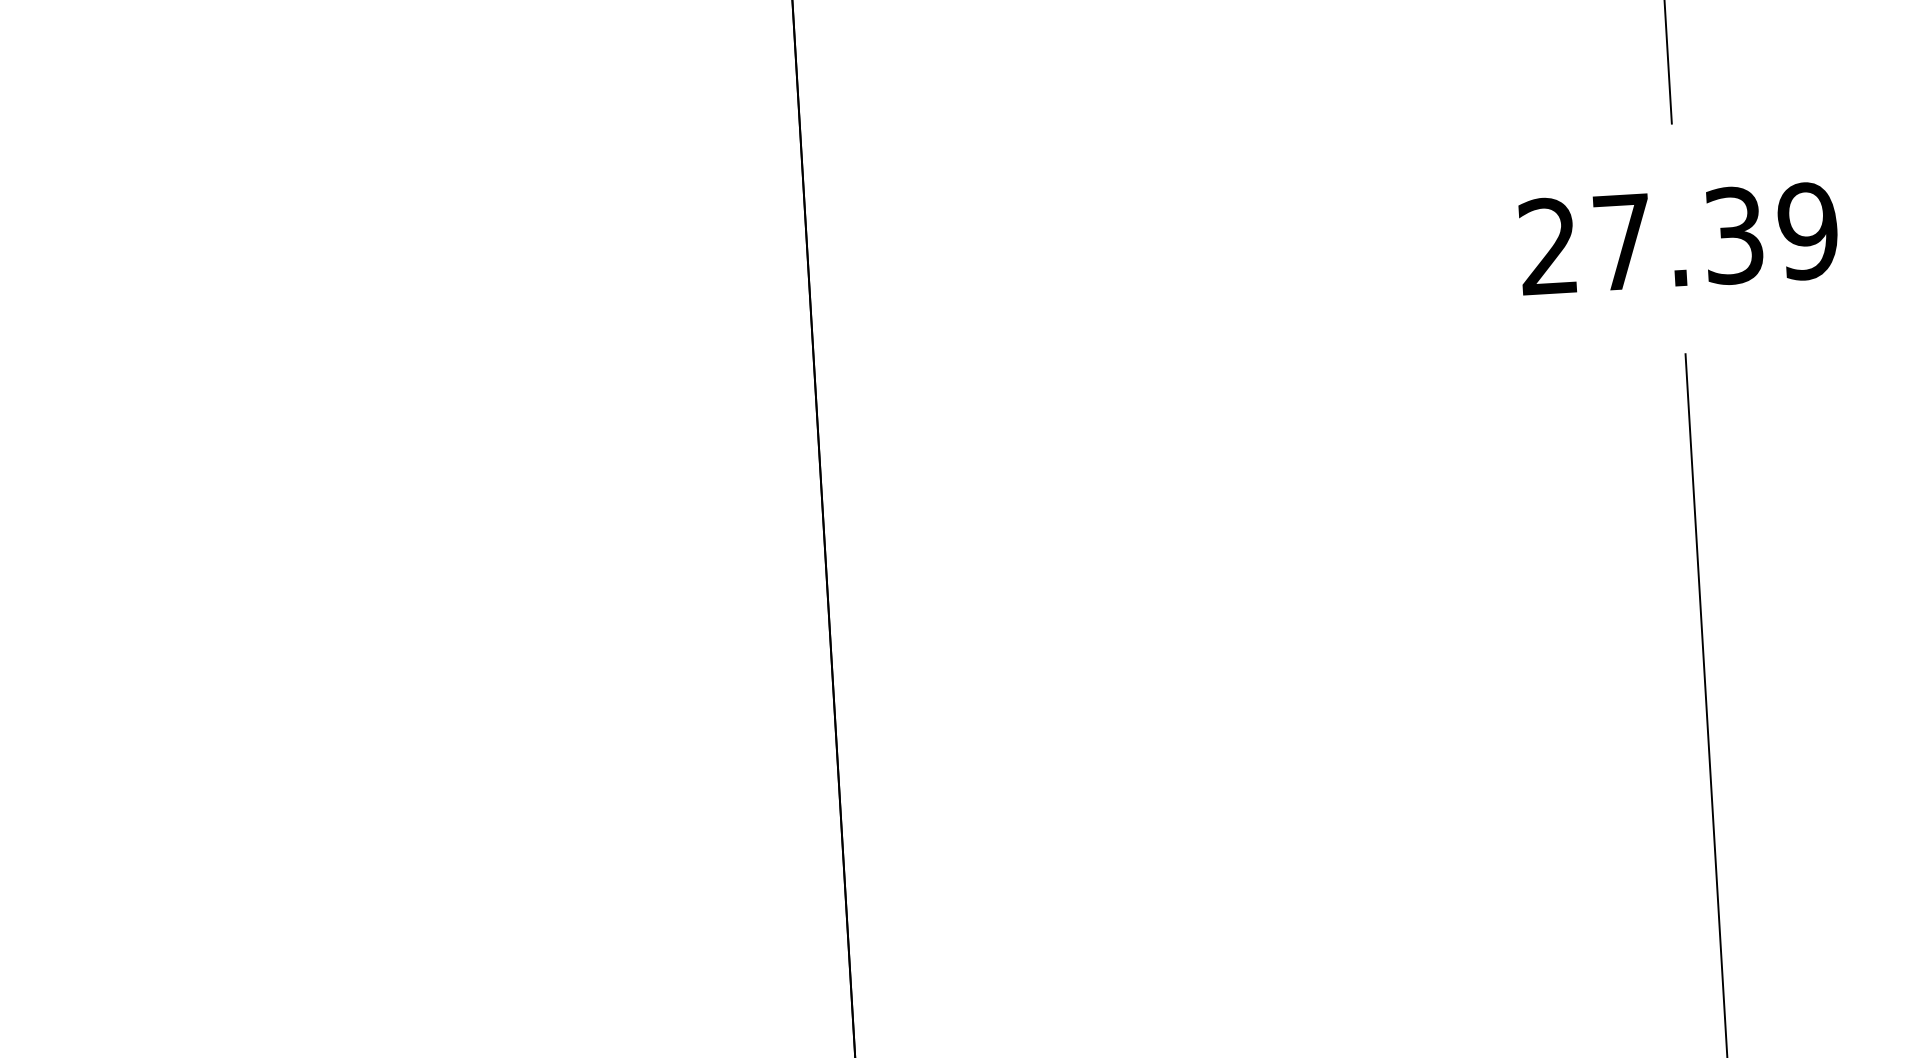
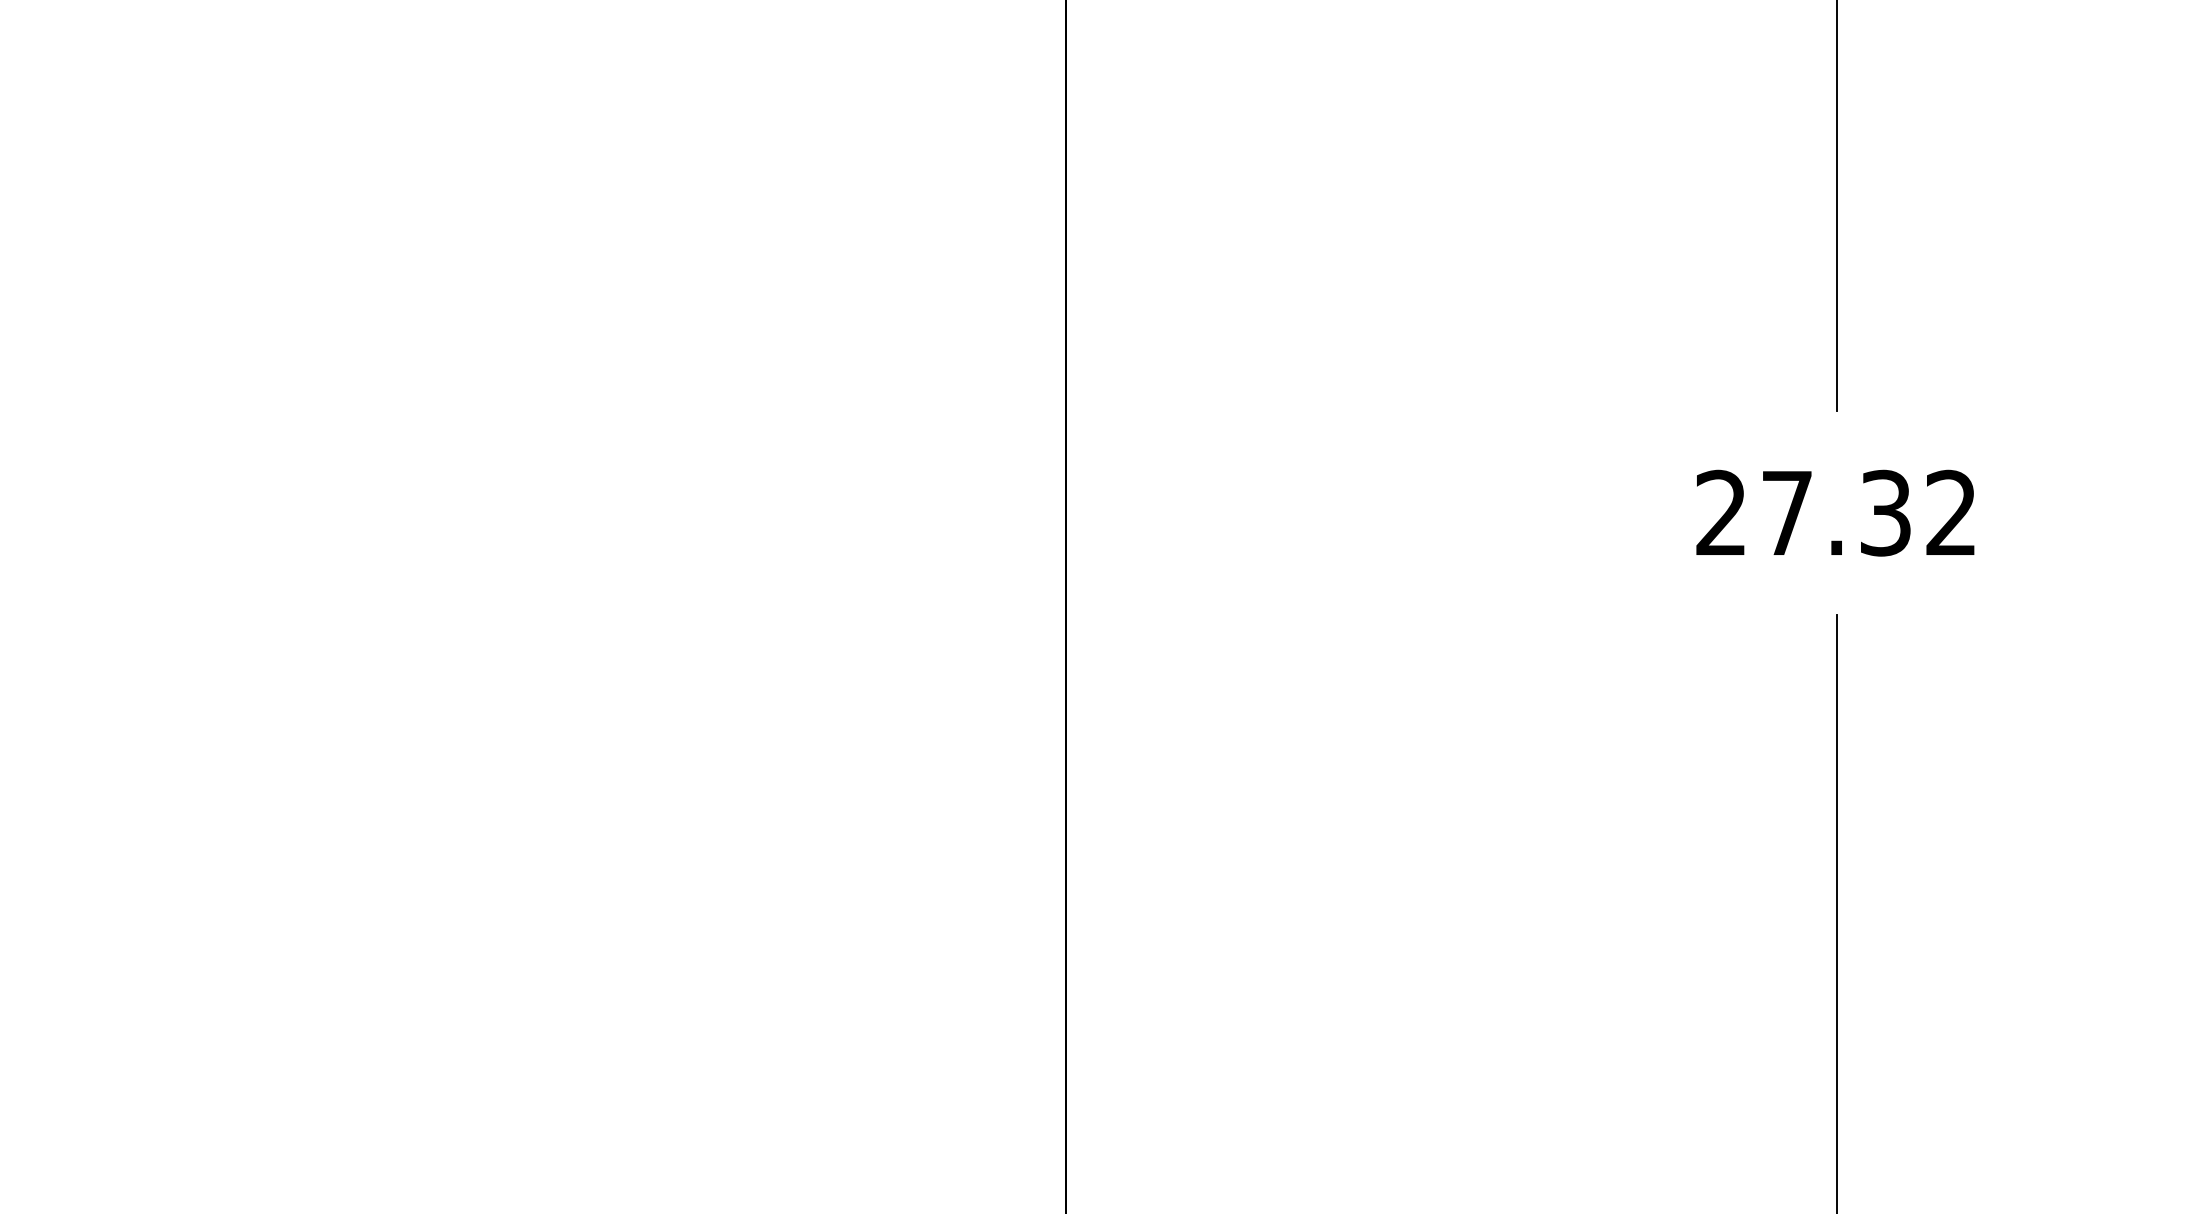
text: (1808, 230) -> (1951, 512), 27.39 -> 27.32

